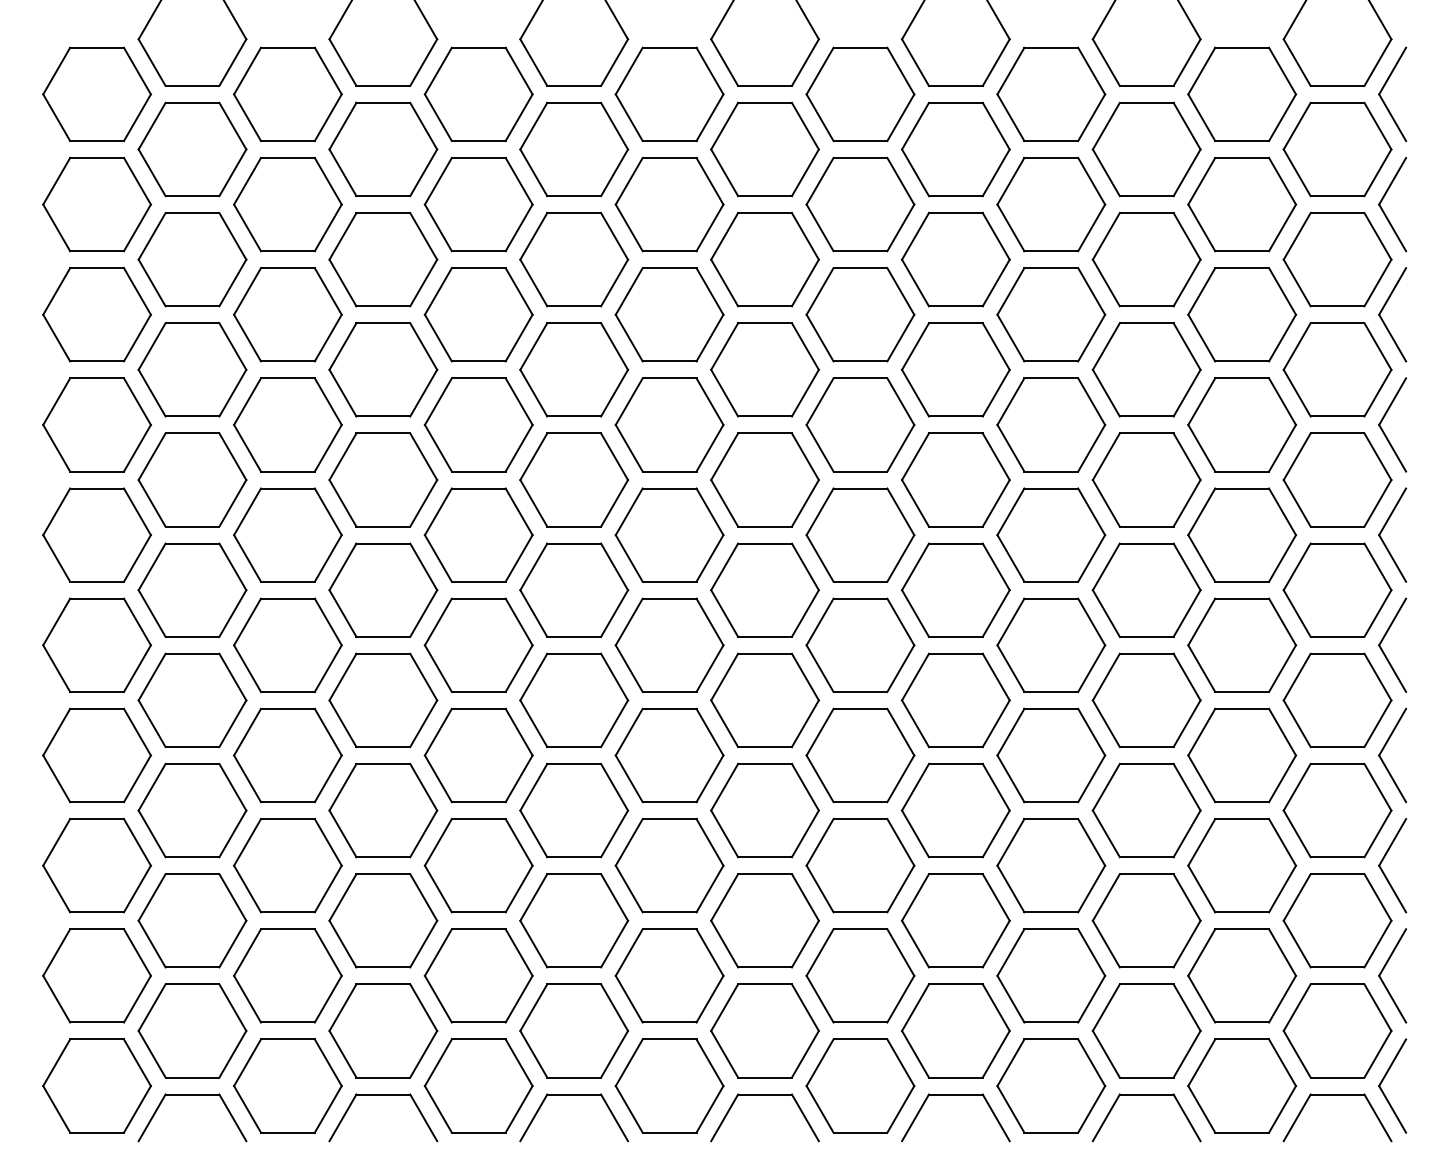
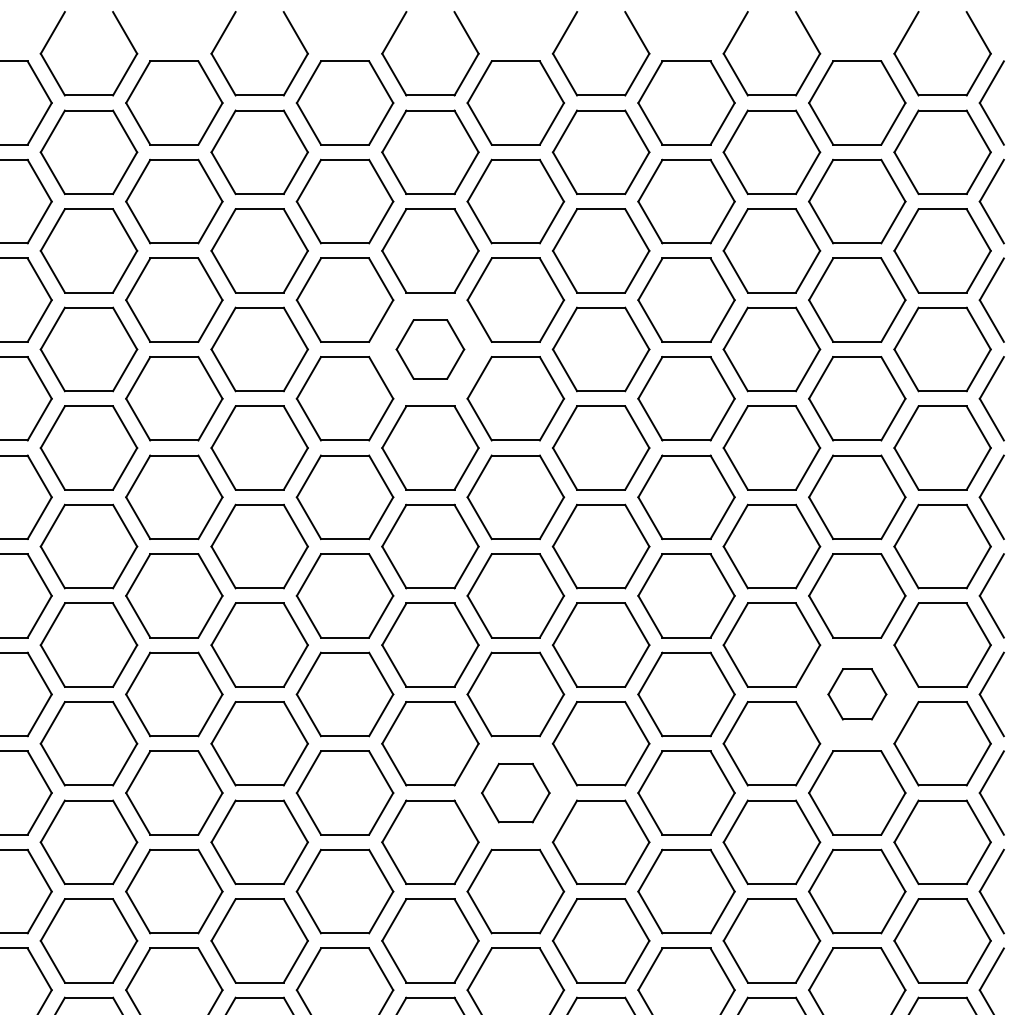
part: (764, 369) -> (429, 349), size x0.7
part: (1242, 755) -> (857, 694), size x0.6
part: (860, 865) -> (515, 792), size x0.7

